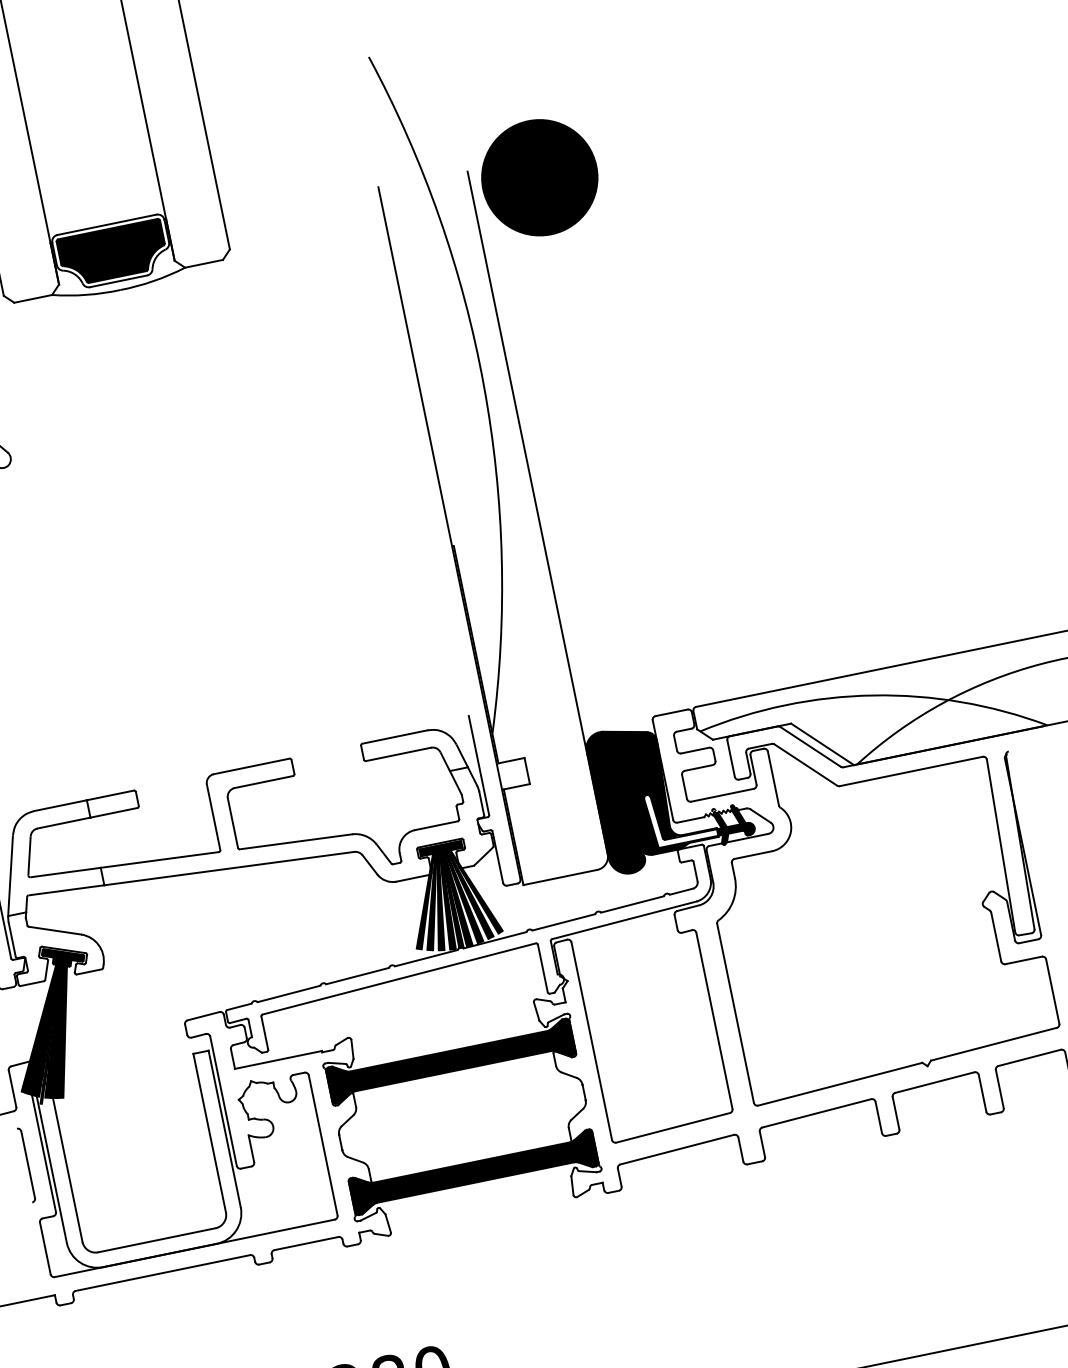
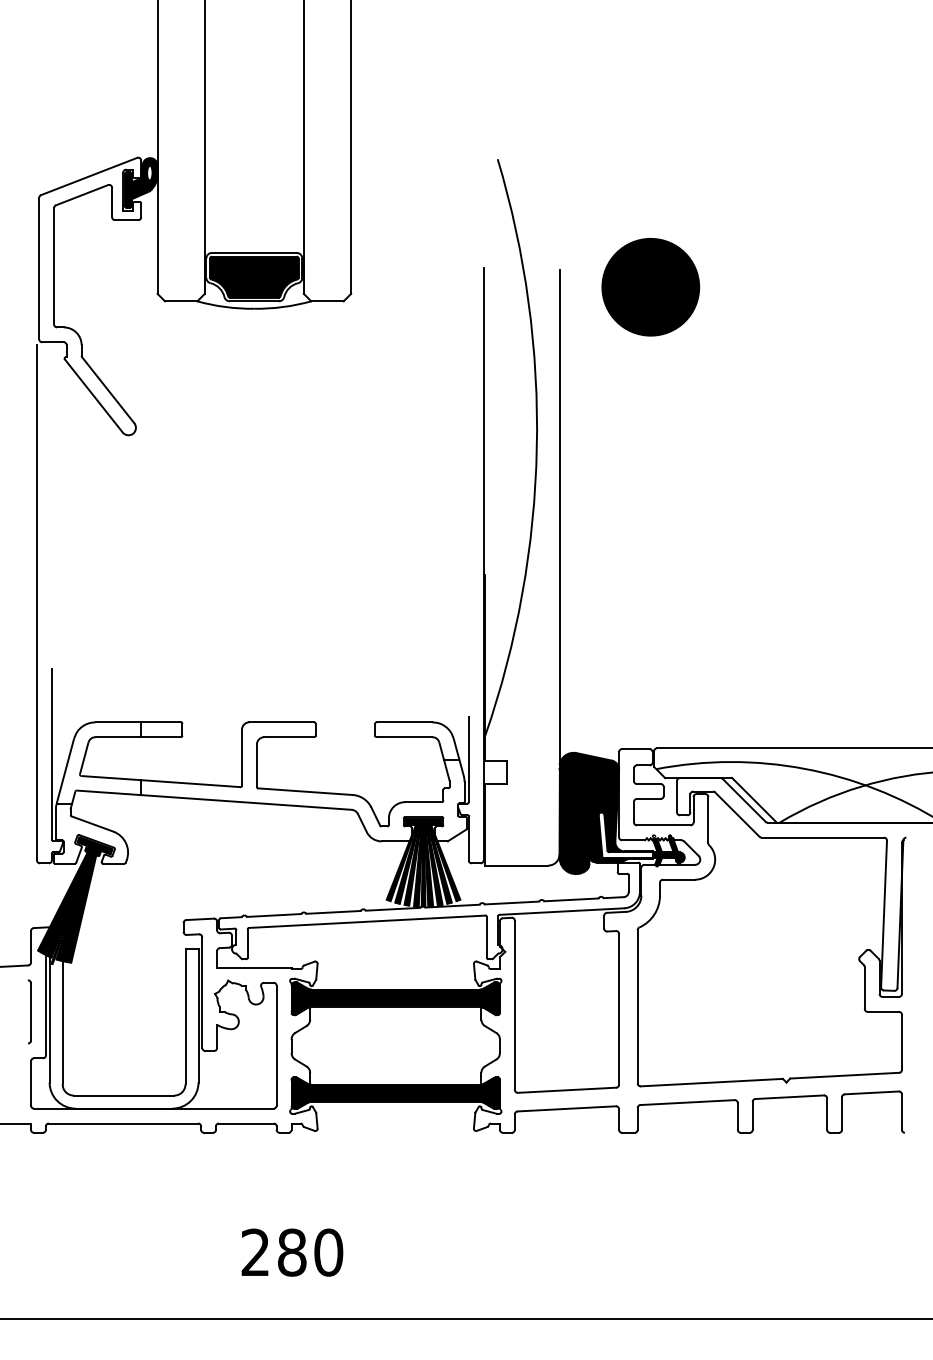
part: (539, 178) -> (650, 287), moved

